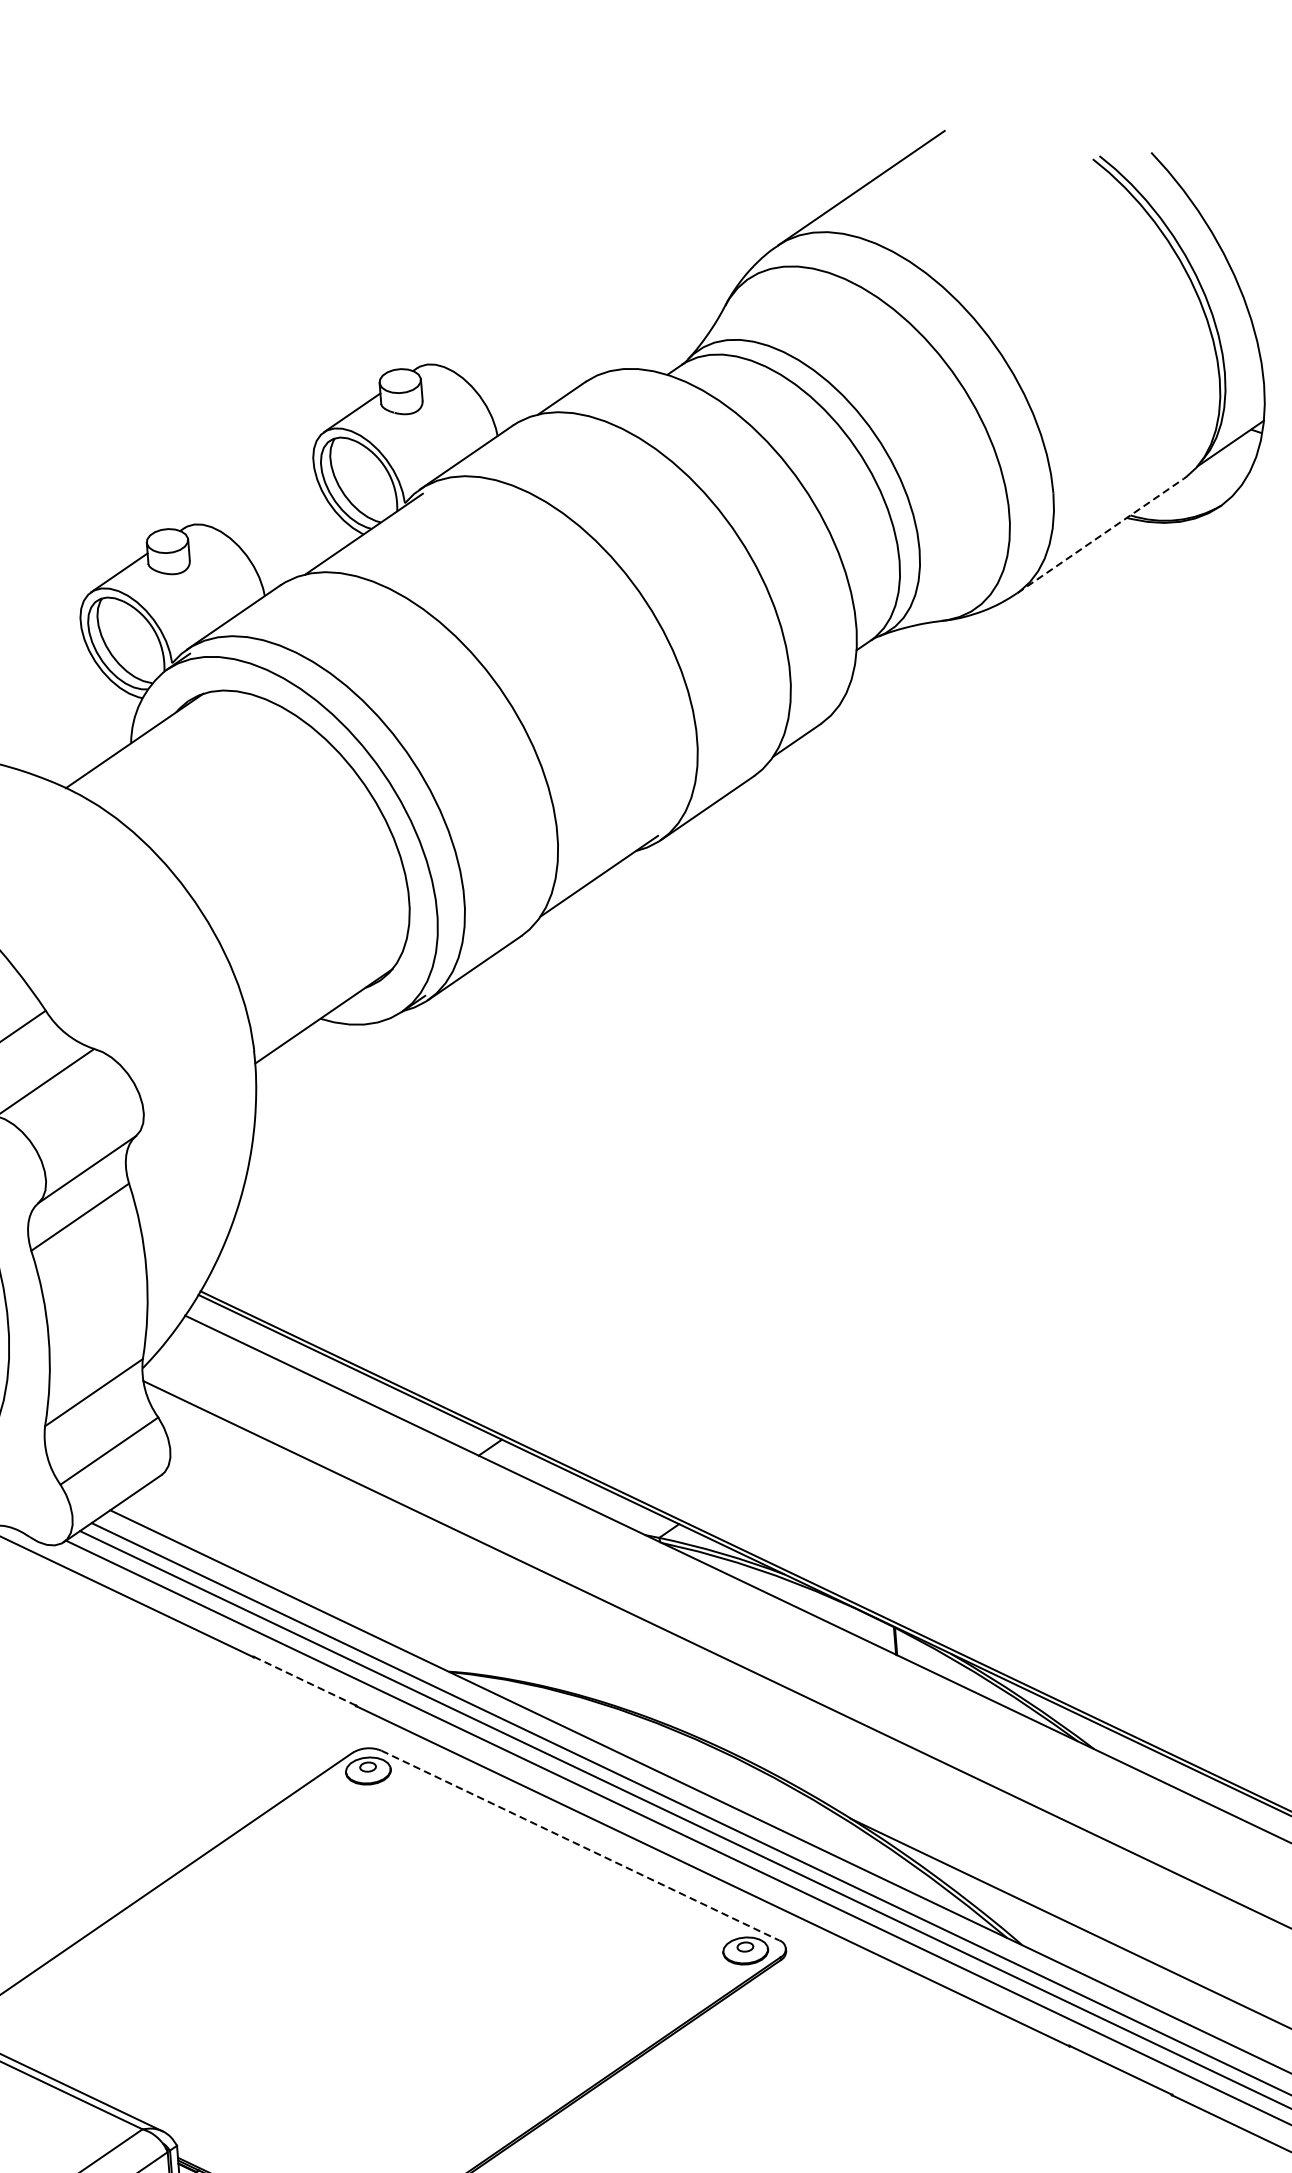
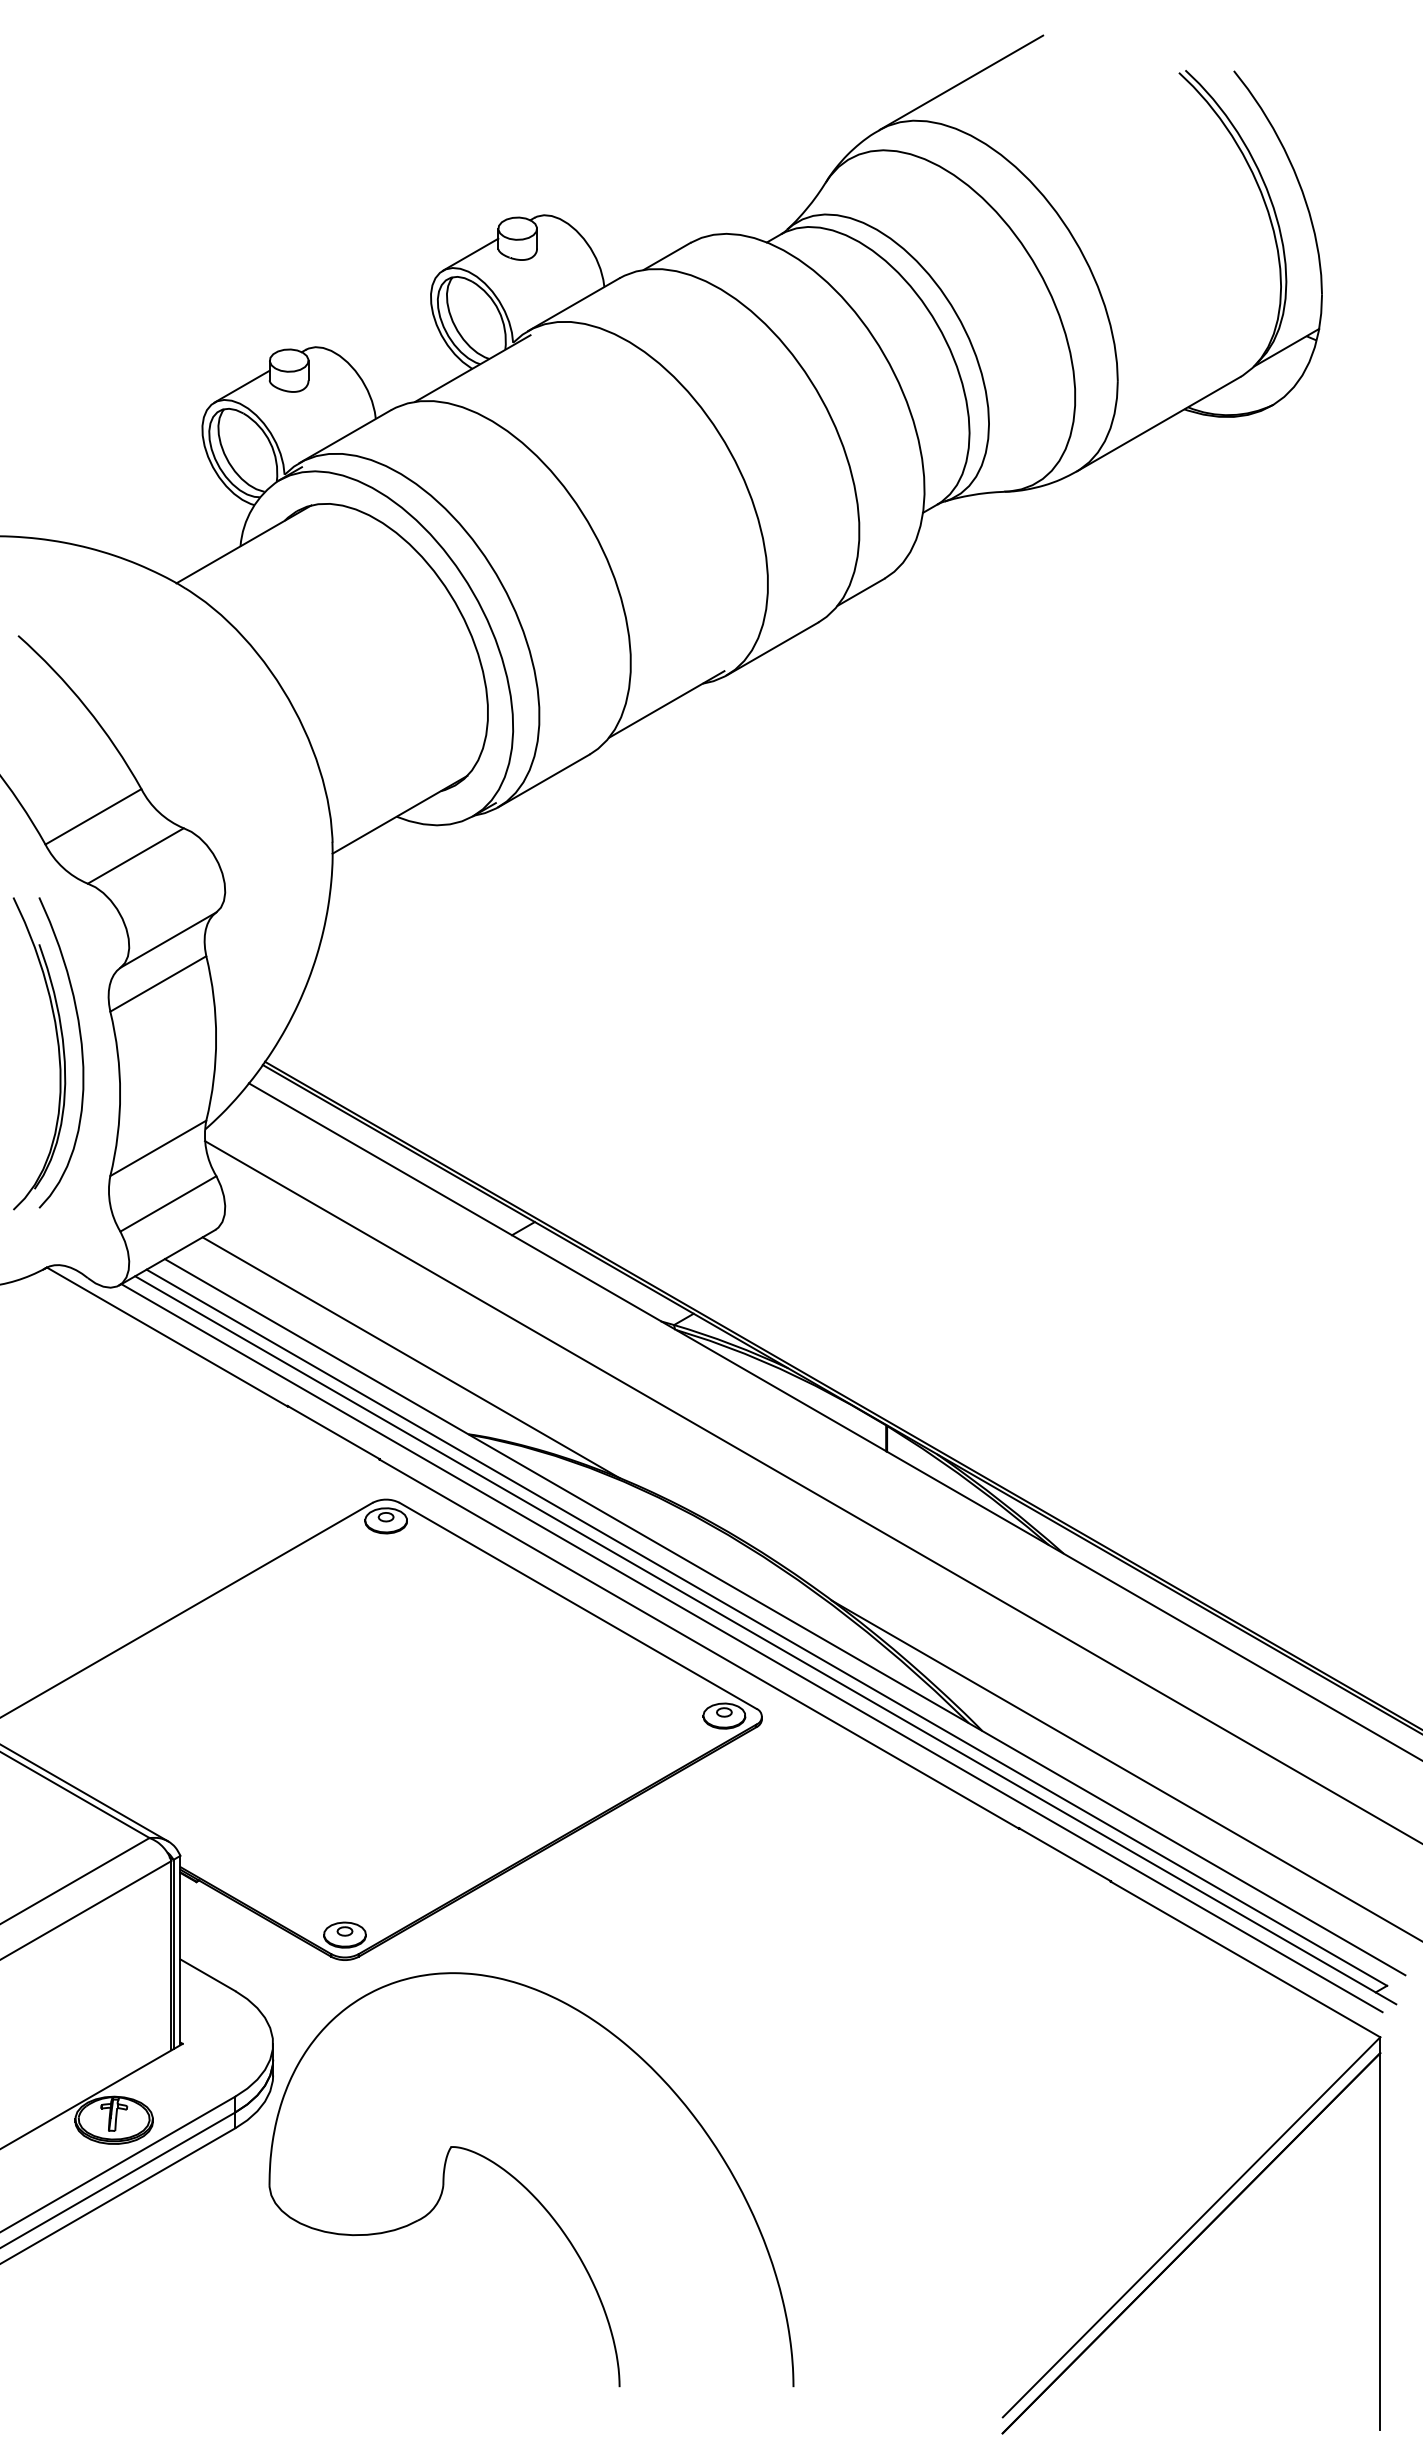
line: (1101, 535) -> (1159, 423), dashed -> solid
line: (380, 1594) -> (410, 1357), added
line: (304, 1681) -> (333, 1432), dashed -> solid
line: (580, 1845) -> (578, 1605), dashed -> solid

